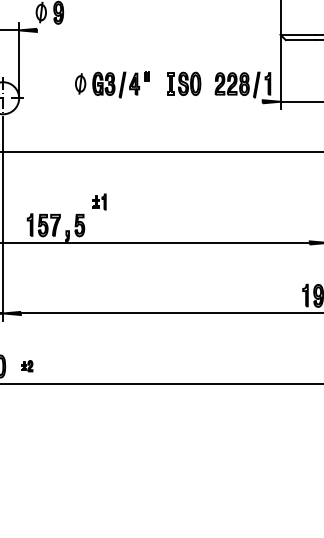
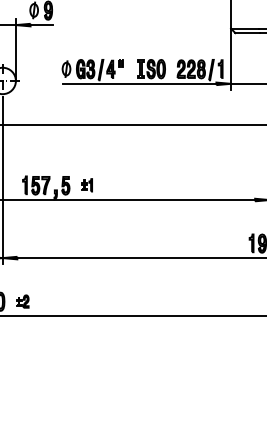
line: (50, 30) -> (41, 25), added
line: (168, 101) -> (138, 83), added
part: (99, 201) -> (86, 184), moved
part: (27, 365) -> (22, 300), size x1.43

